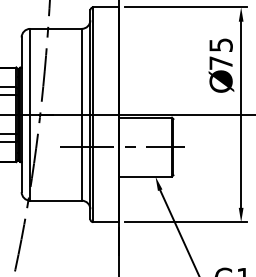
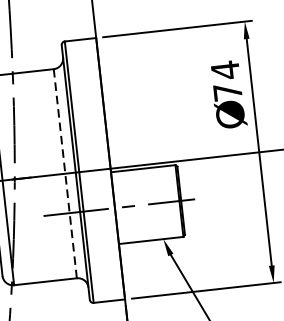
text: (220, 44) -> (224, 69), 75 -> 74
line: (81, 114) -> (64, 173), solid -> dashed

